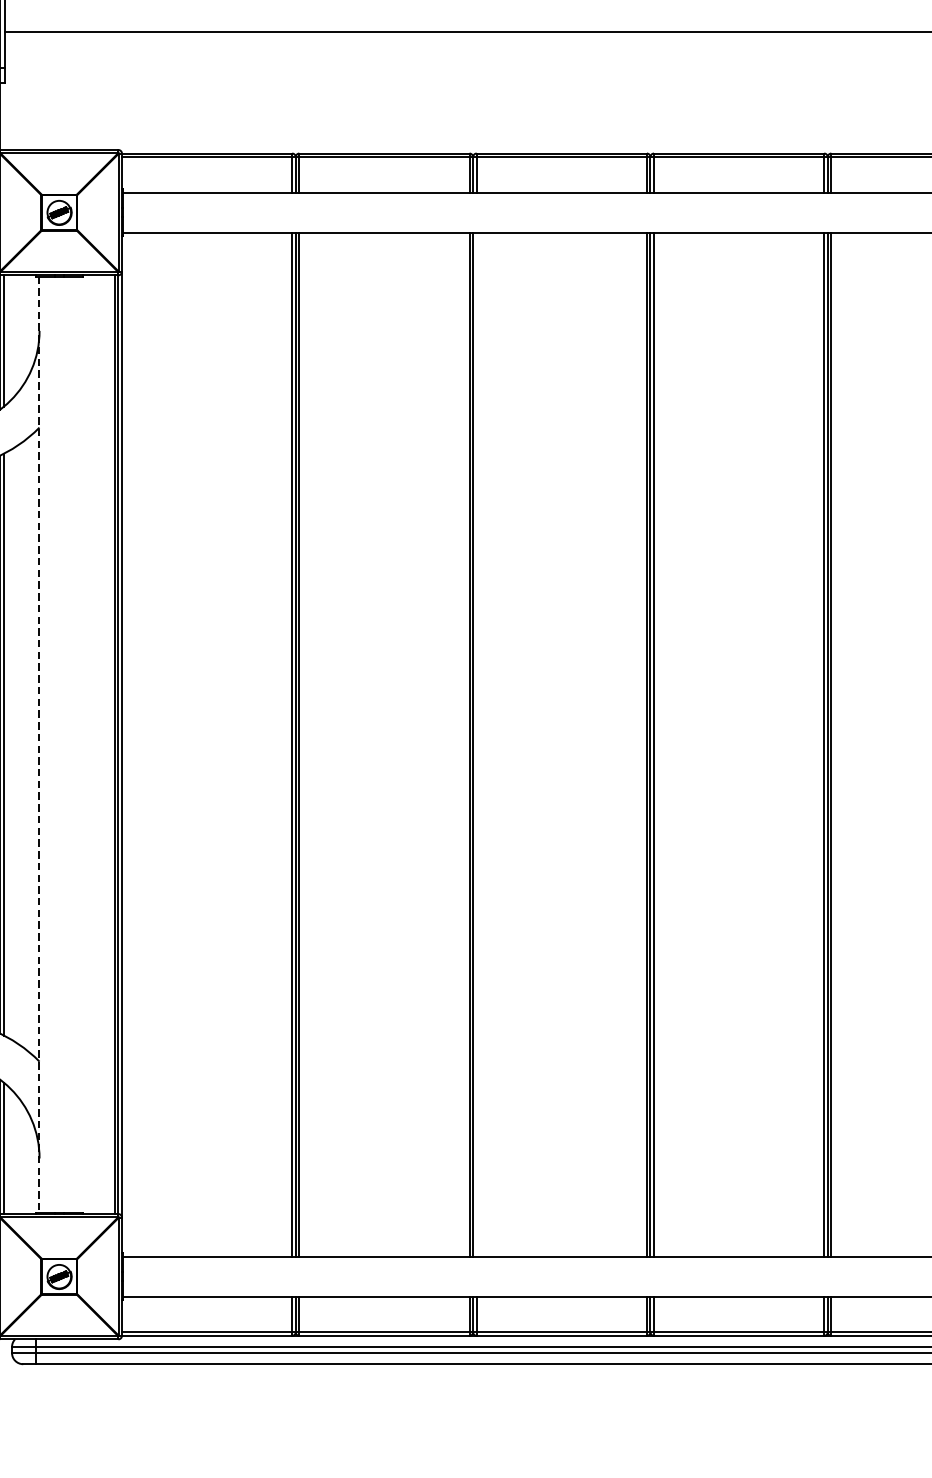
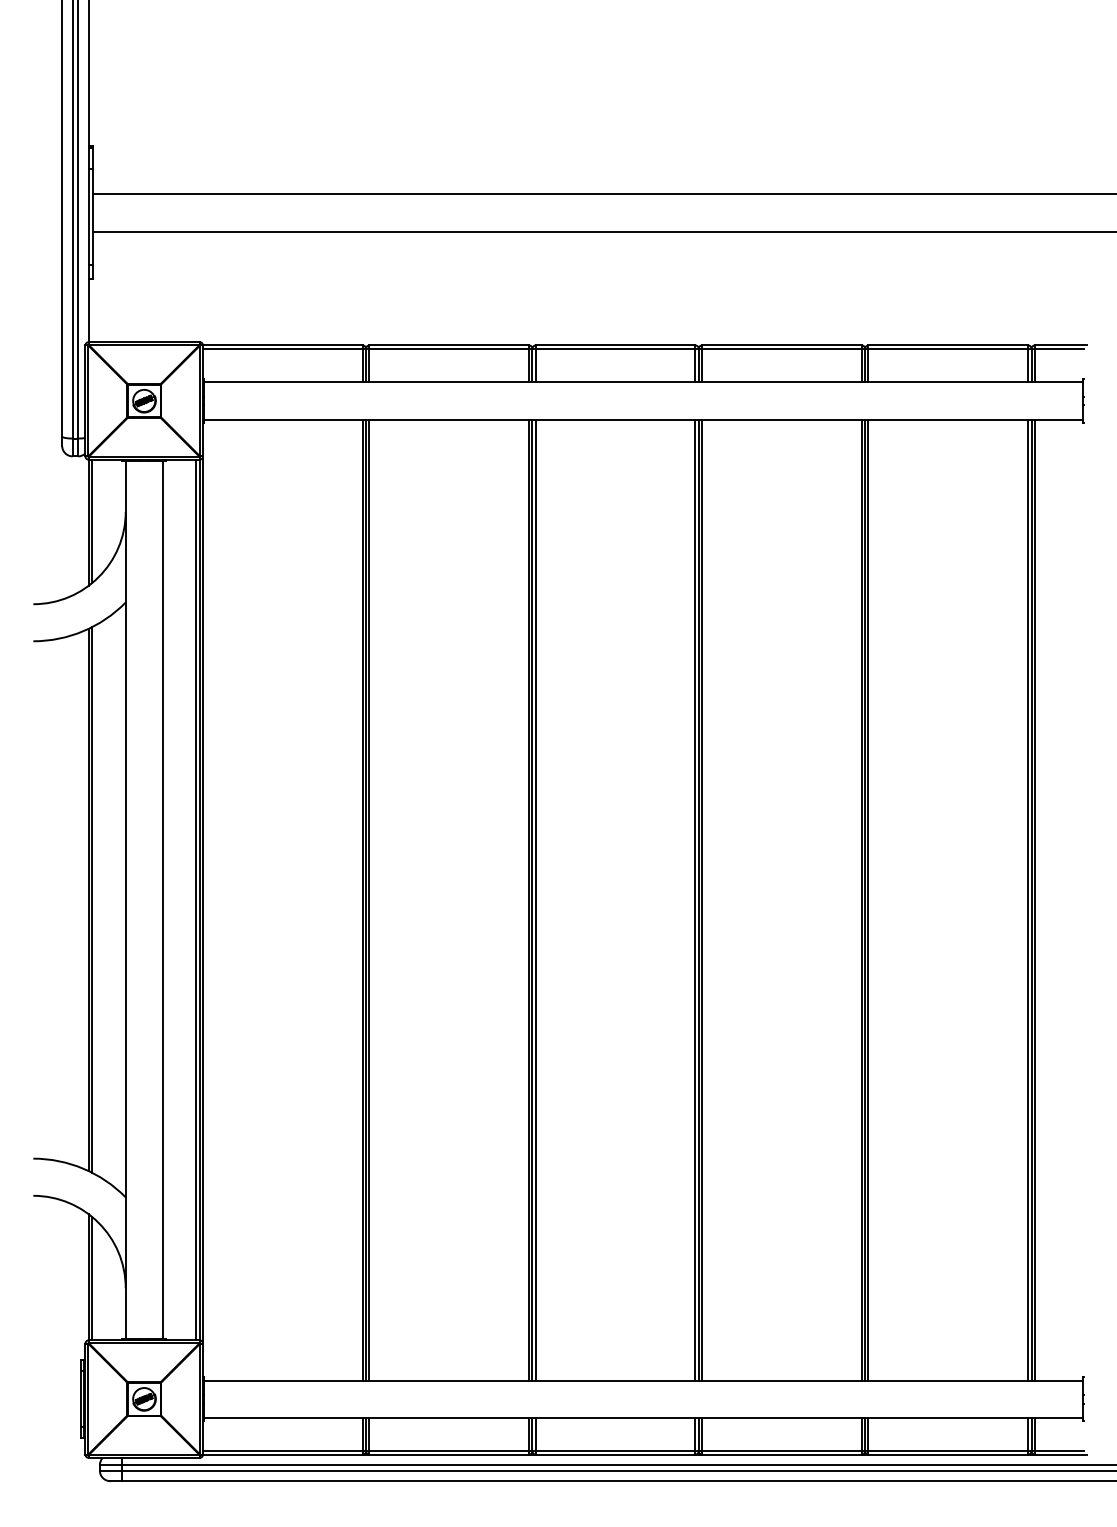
line: (78, 744) -> (162, 899), added
line: (476, 744) -> (535, 899), added
line: (39, 745) -> (125, 900), dashed -> solid

